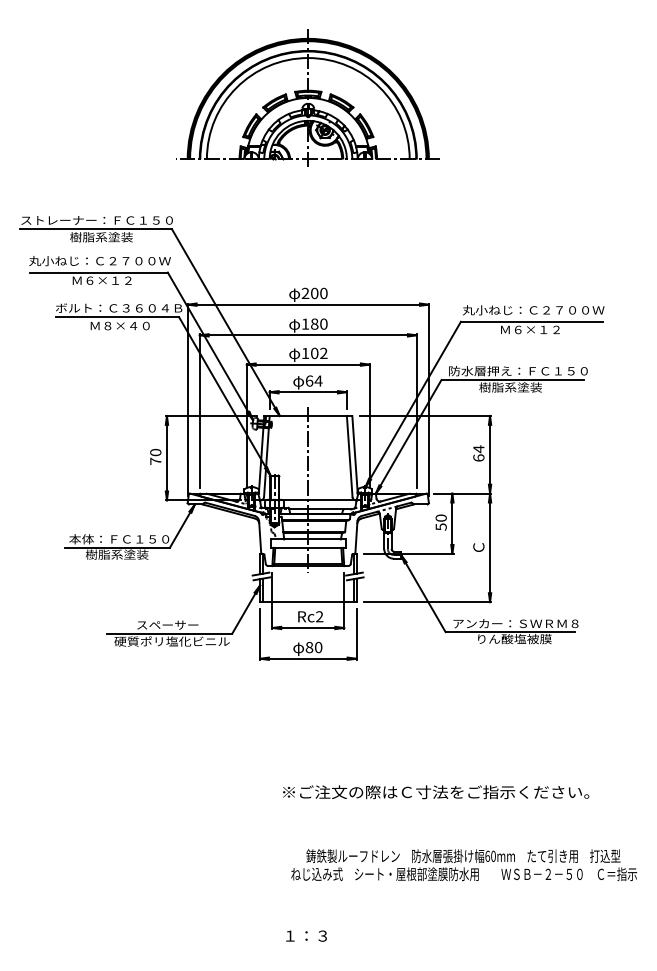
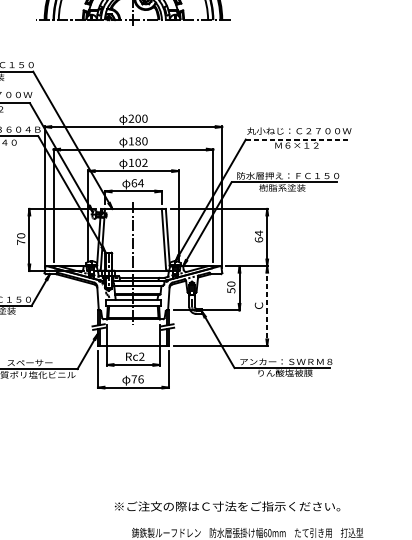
line: (532, 321) -> (298, 139), solid -> dashed
line: (490, 547) -> (267, 305), solid -> dashed
text: (313, 647) -> (137, 379), 80 -> 76
text: (436, 792) -> (227, 506), moved

